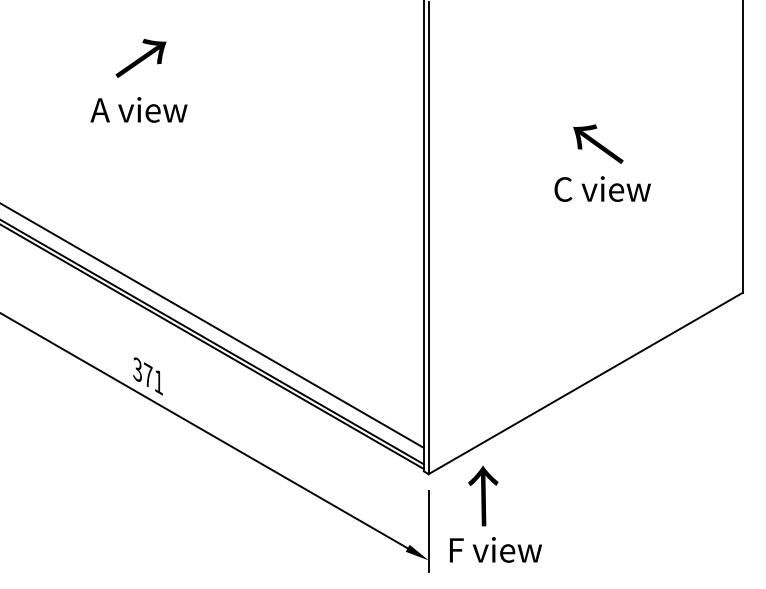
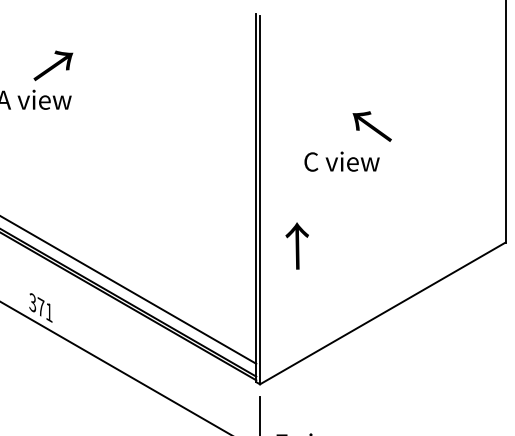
text: (140, 57) -> (52, 65), moved
text: (598, 143) -> (372, 126), moved
text: (602, 188) -> (341, 161), moved
text: (483, 495) -> (297, 245), moved

